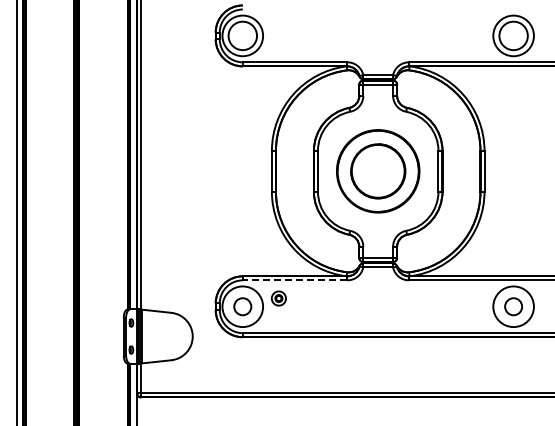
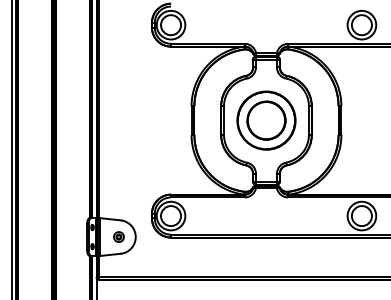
line: (294, 280) -> (207, 197), dashed -> solid
part: (278, 298) -> (118, 237), moved
circle: (242, 306) -> (170, 215), size x1.67
circle: (513, 306) -> (361, 215), size x1.67

